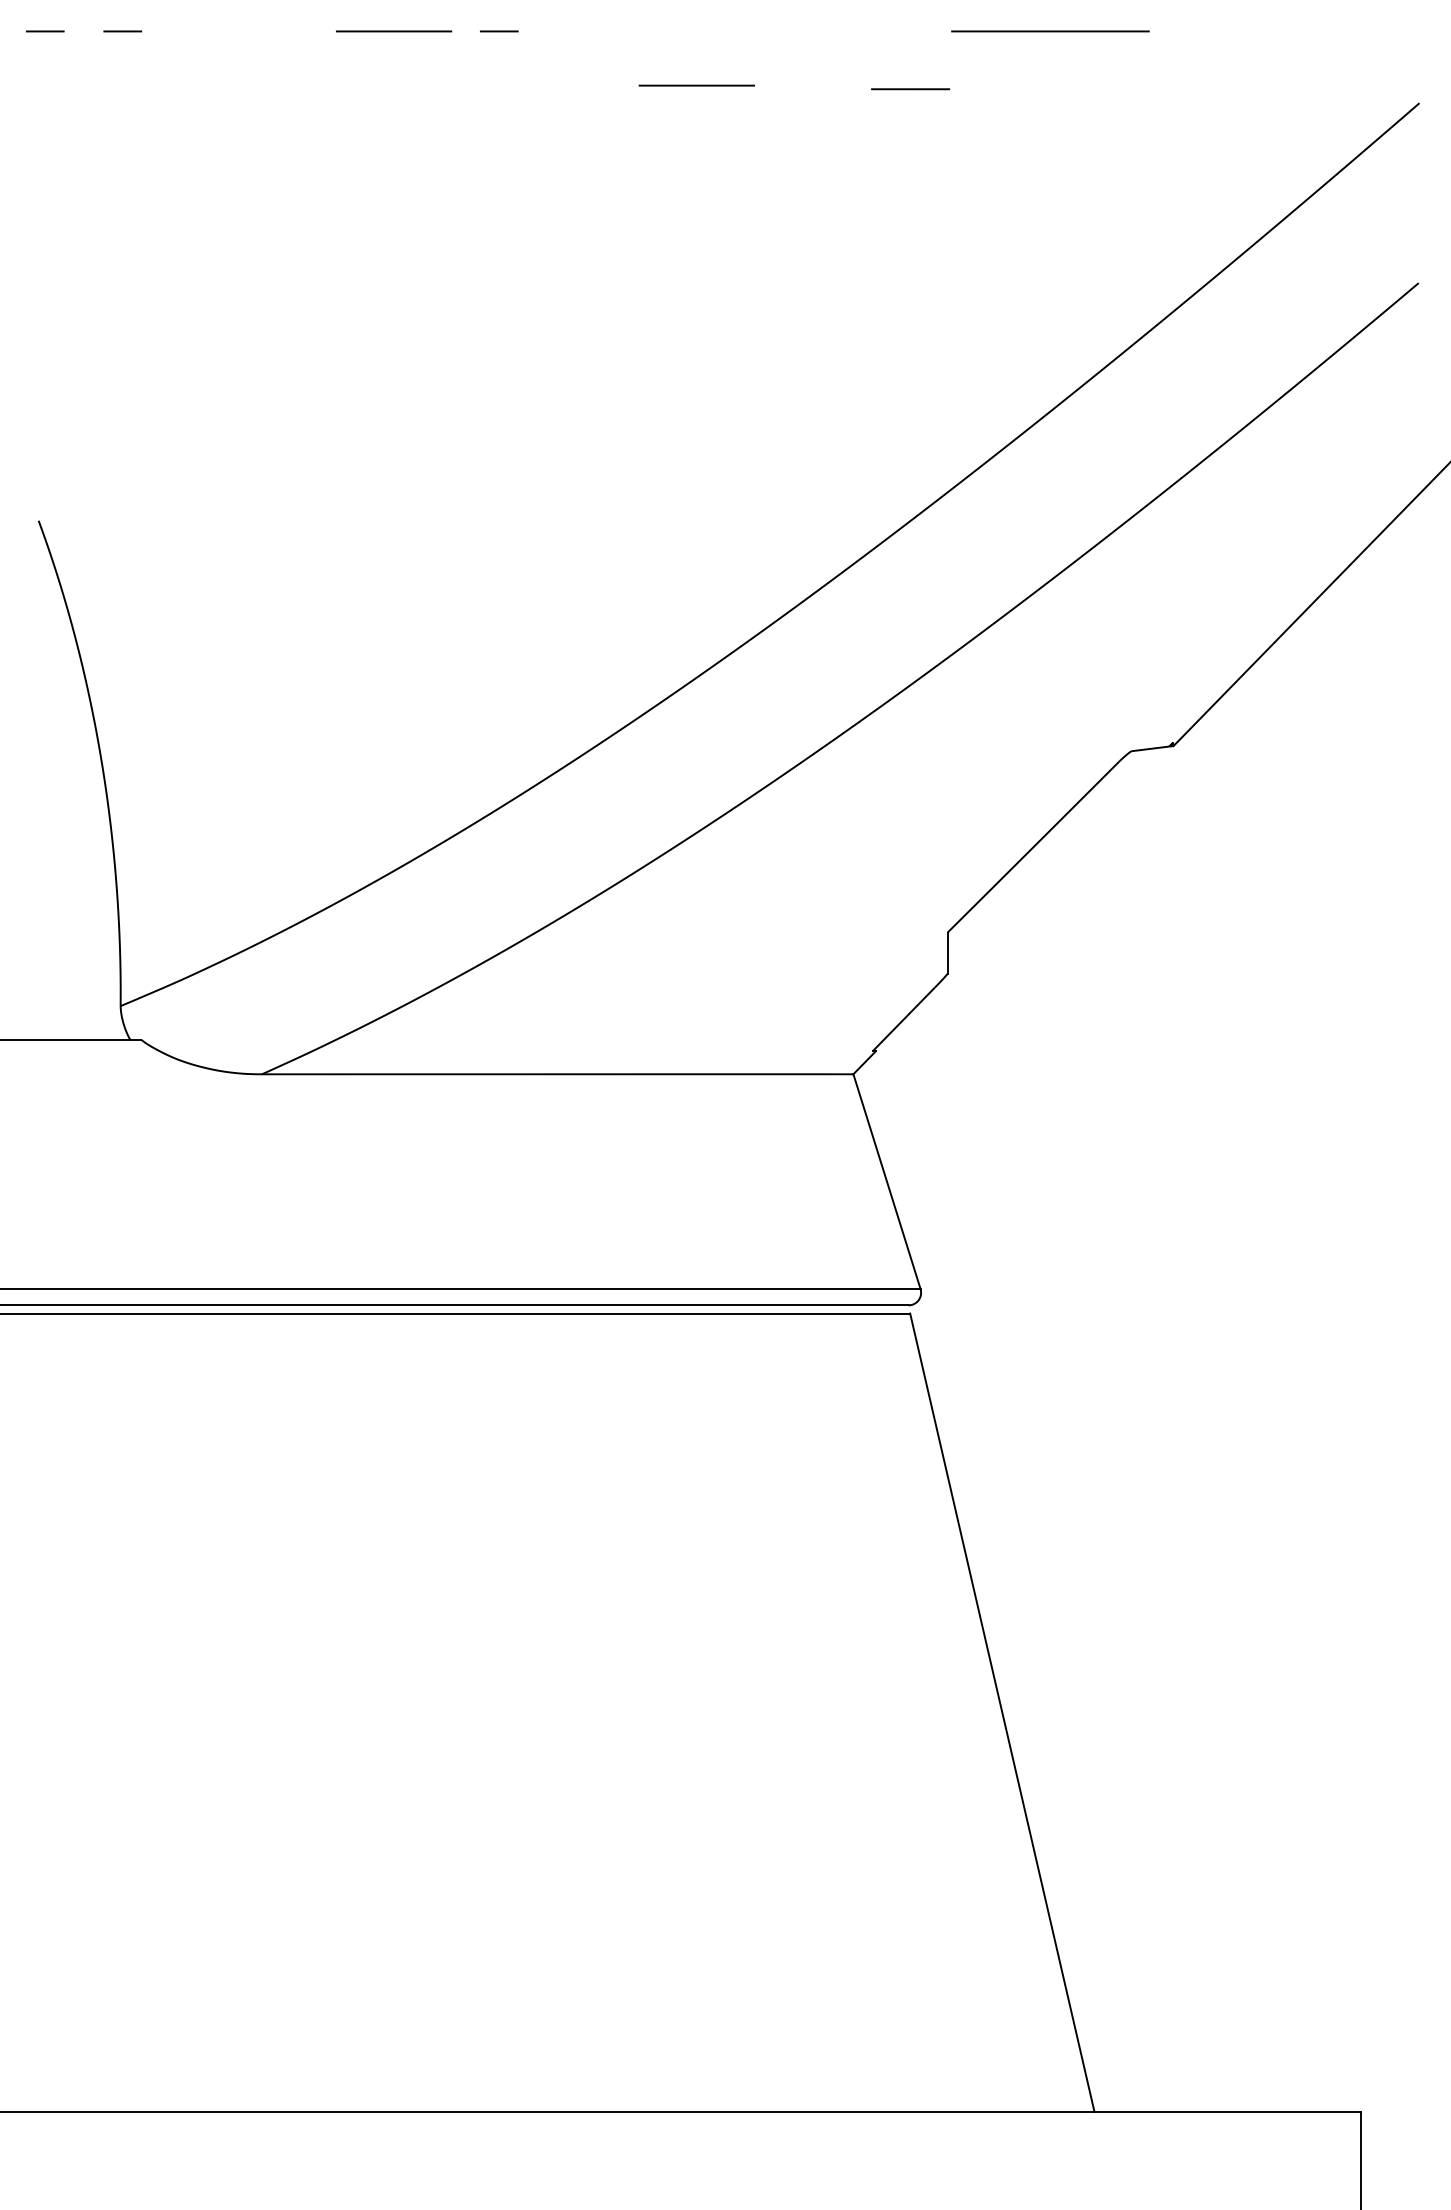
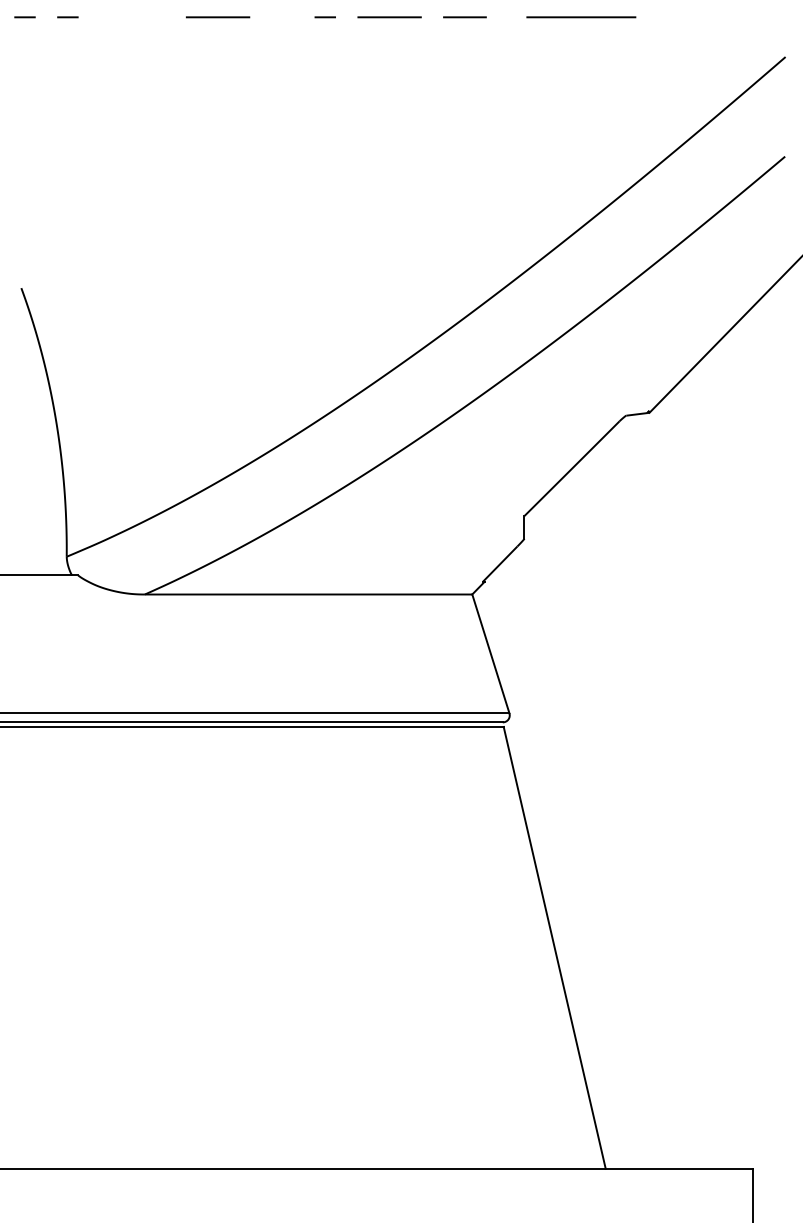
line: (497, 31) -> (324, 17), moved
line: (696, 85) -> (389, 17), moved
line: (909, 89) -> (464, 17), moved

